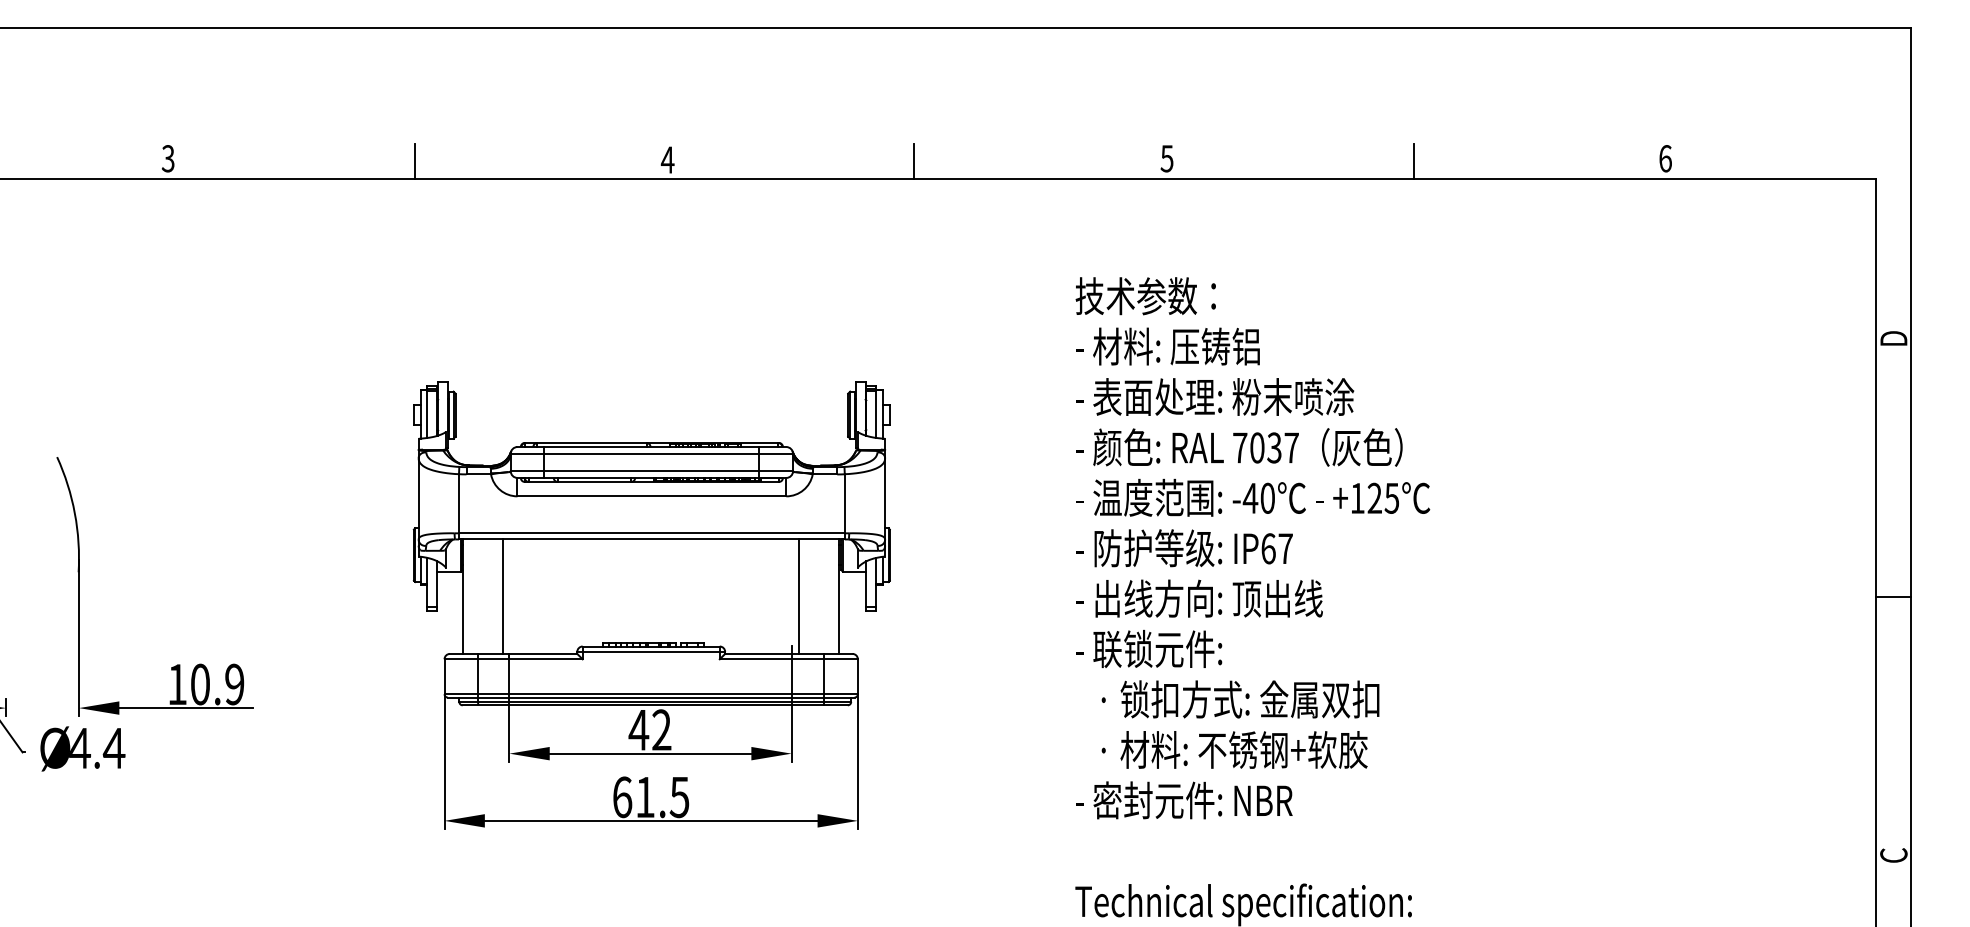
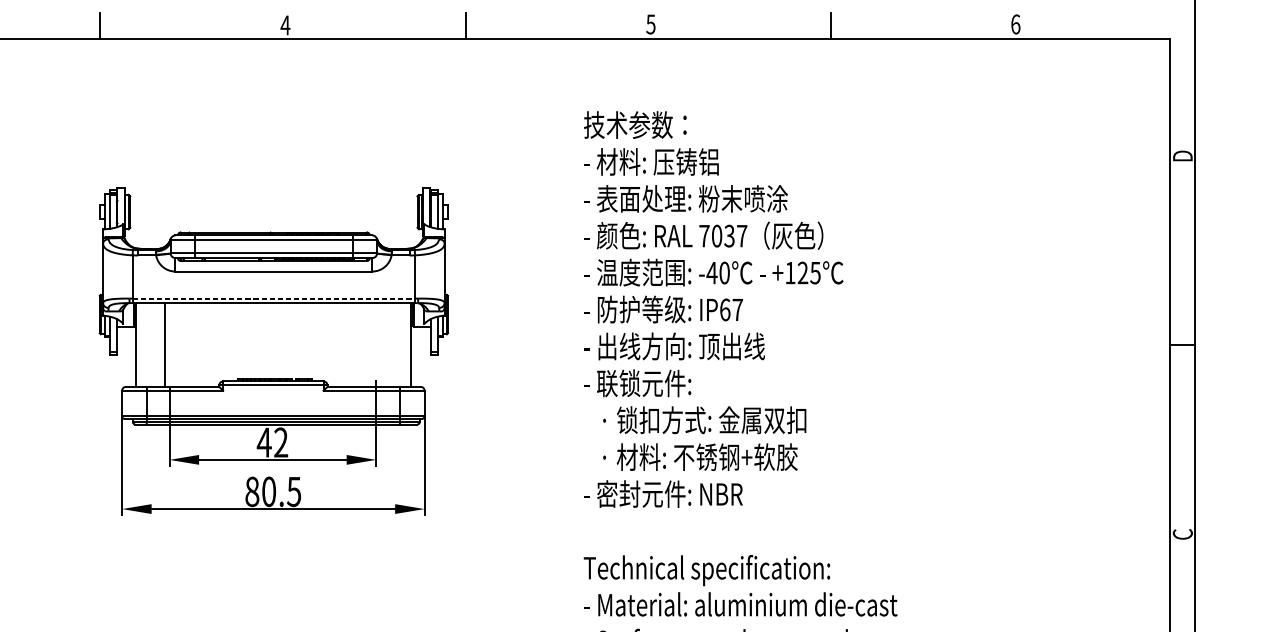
line: (651, 533) -> (273, 298), solid -> dashed
line: (799, 596) -> (381, 344), removed
text: (633, 797) -> (260, 491), 61.5 -> 80.5

